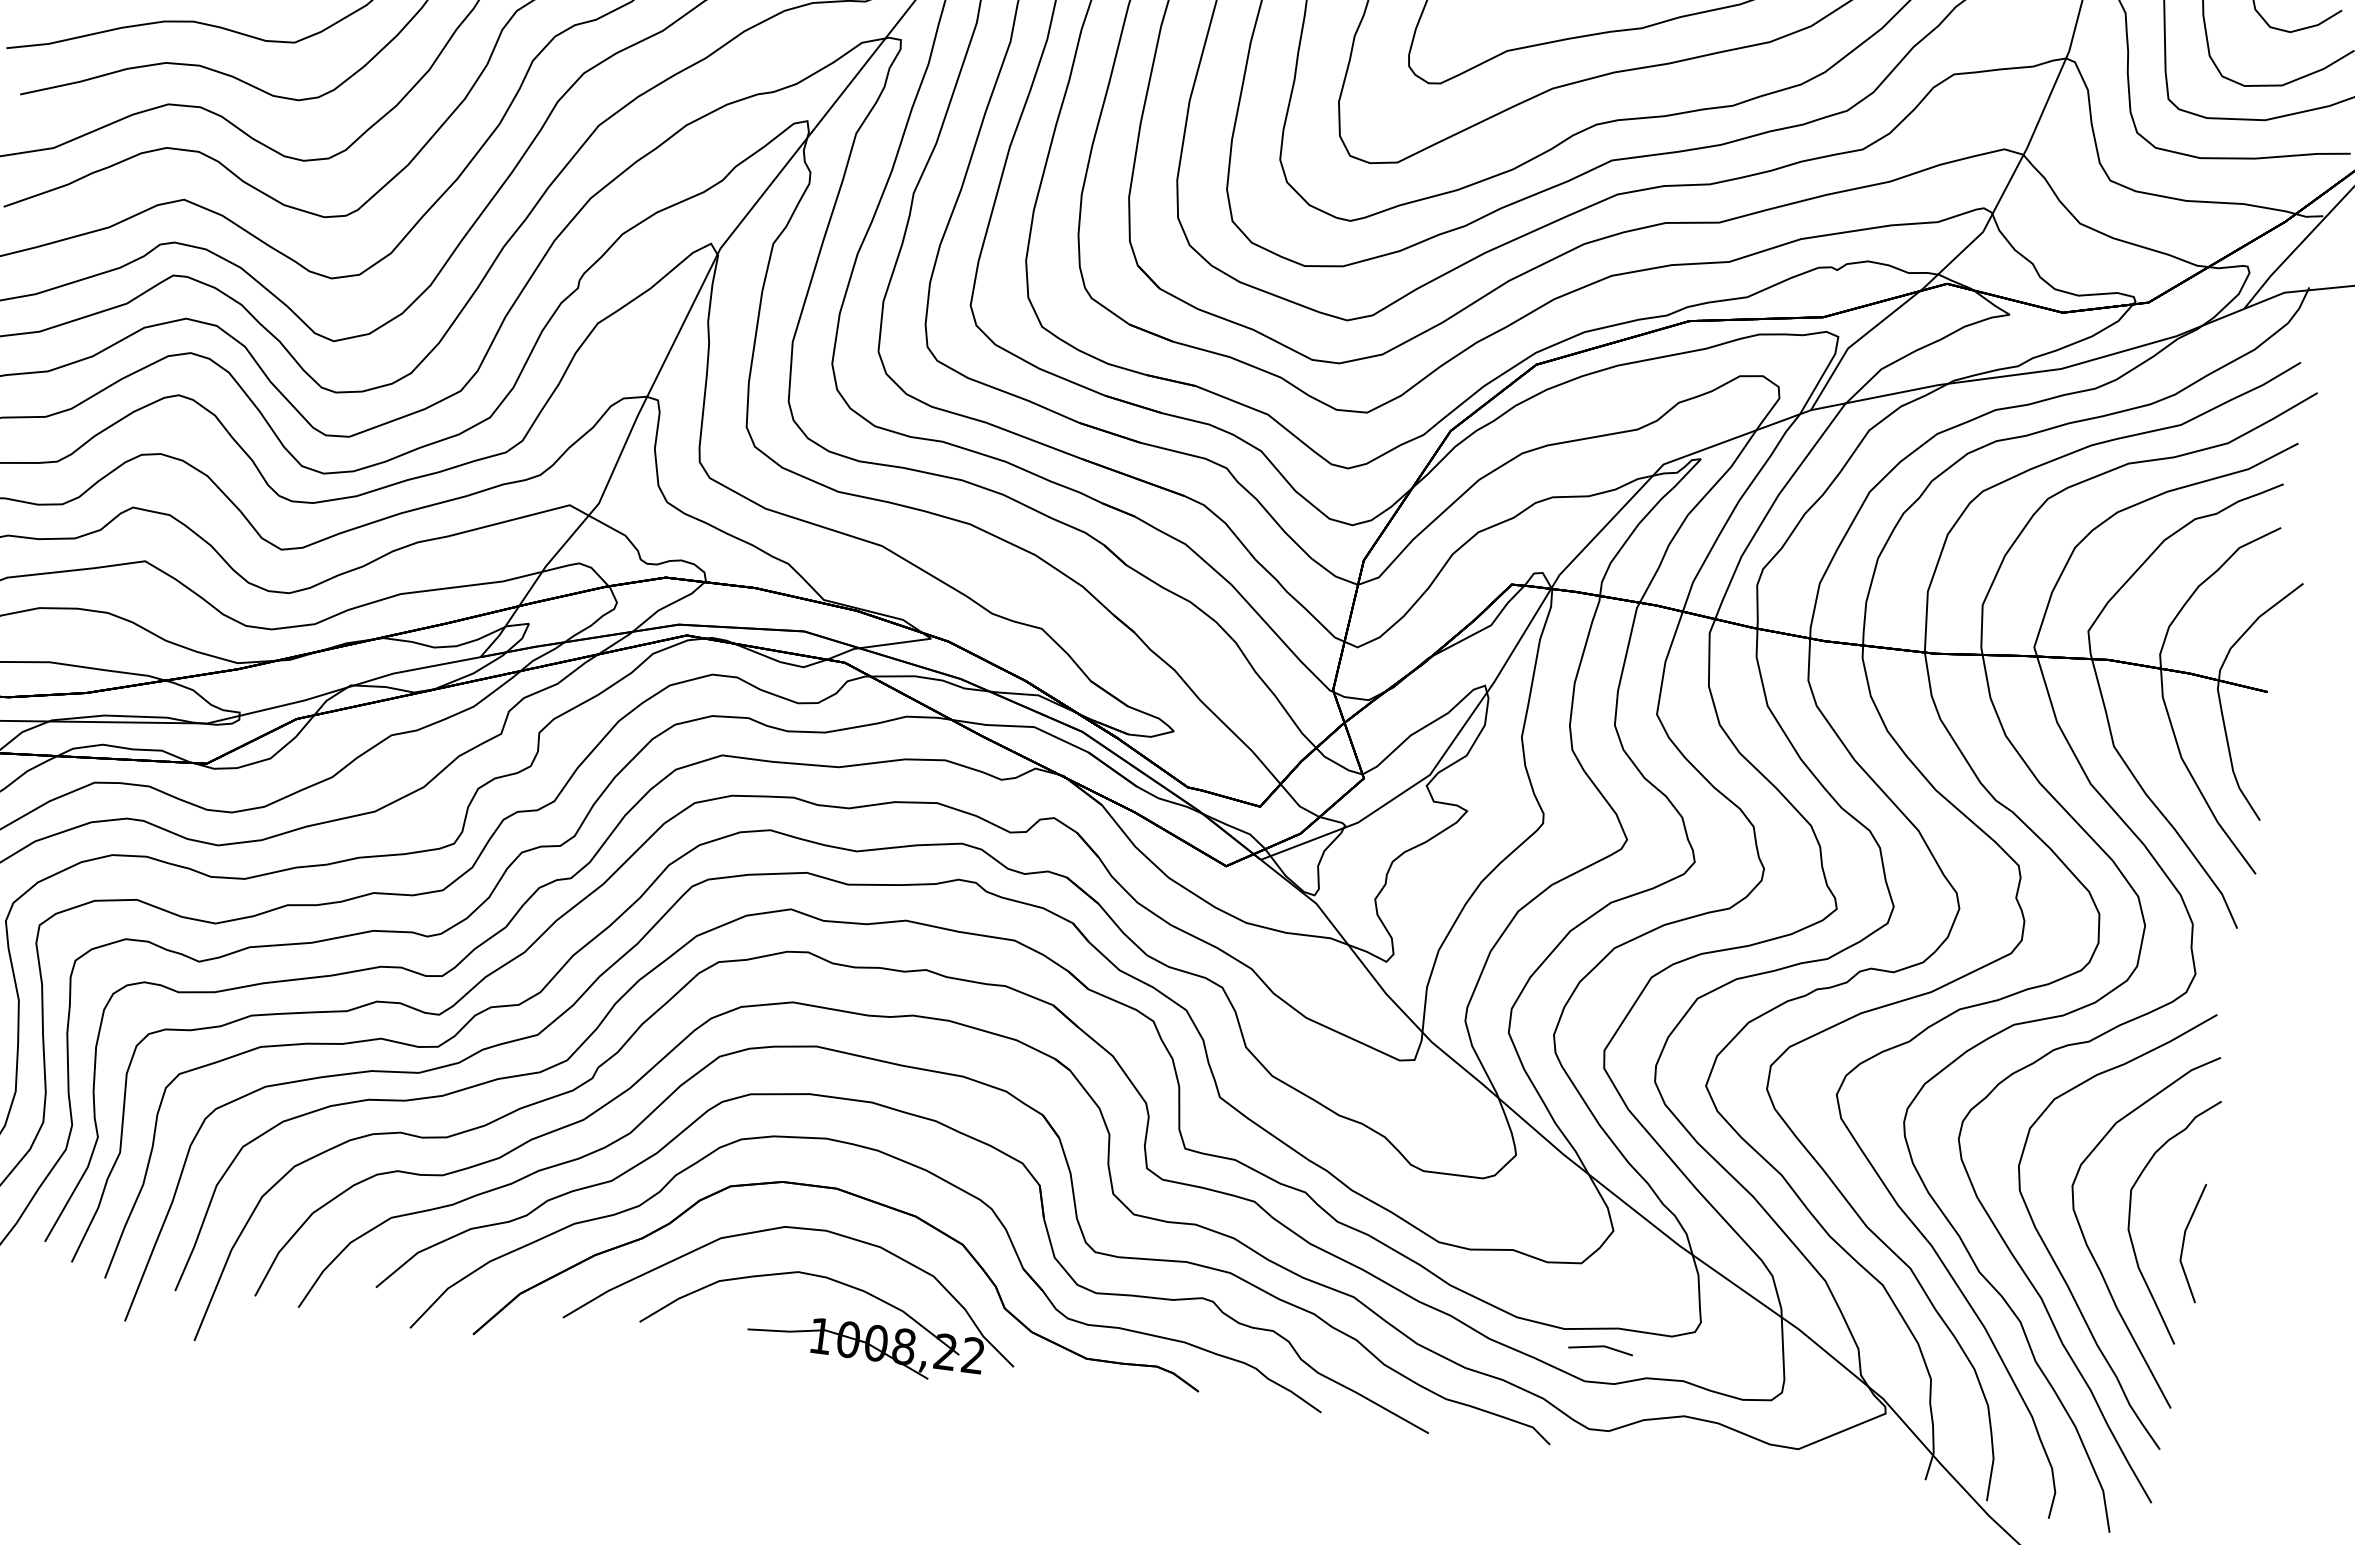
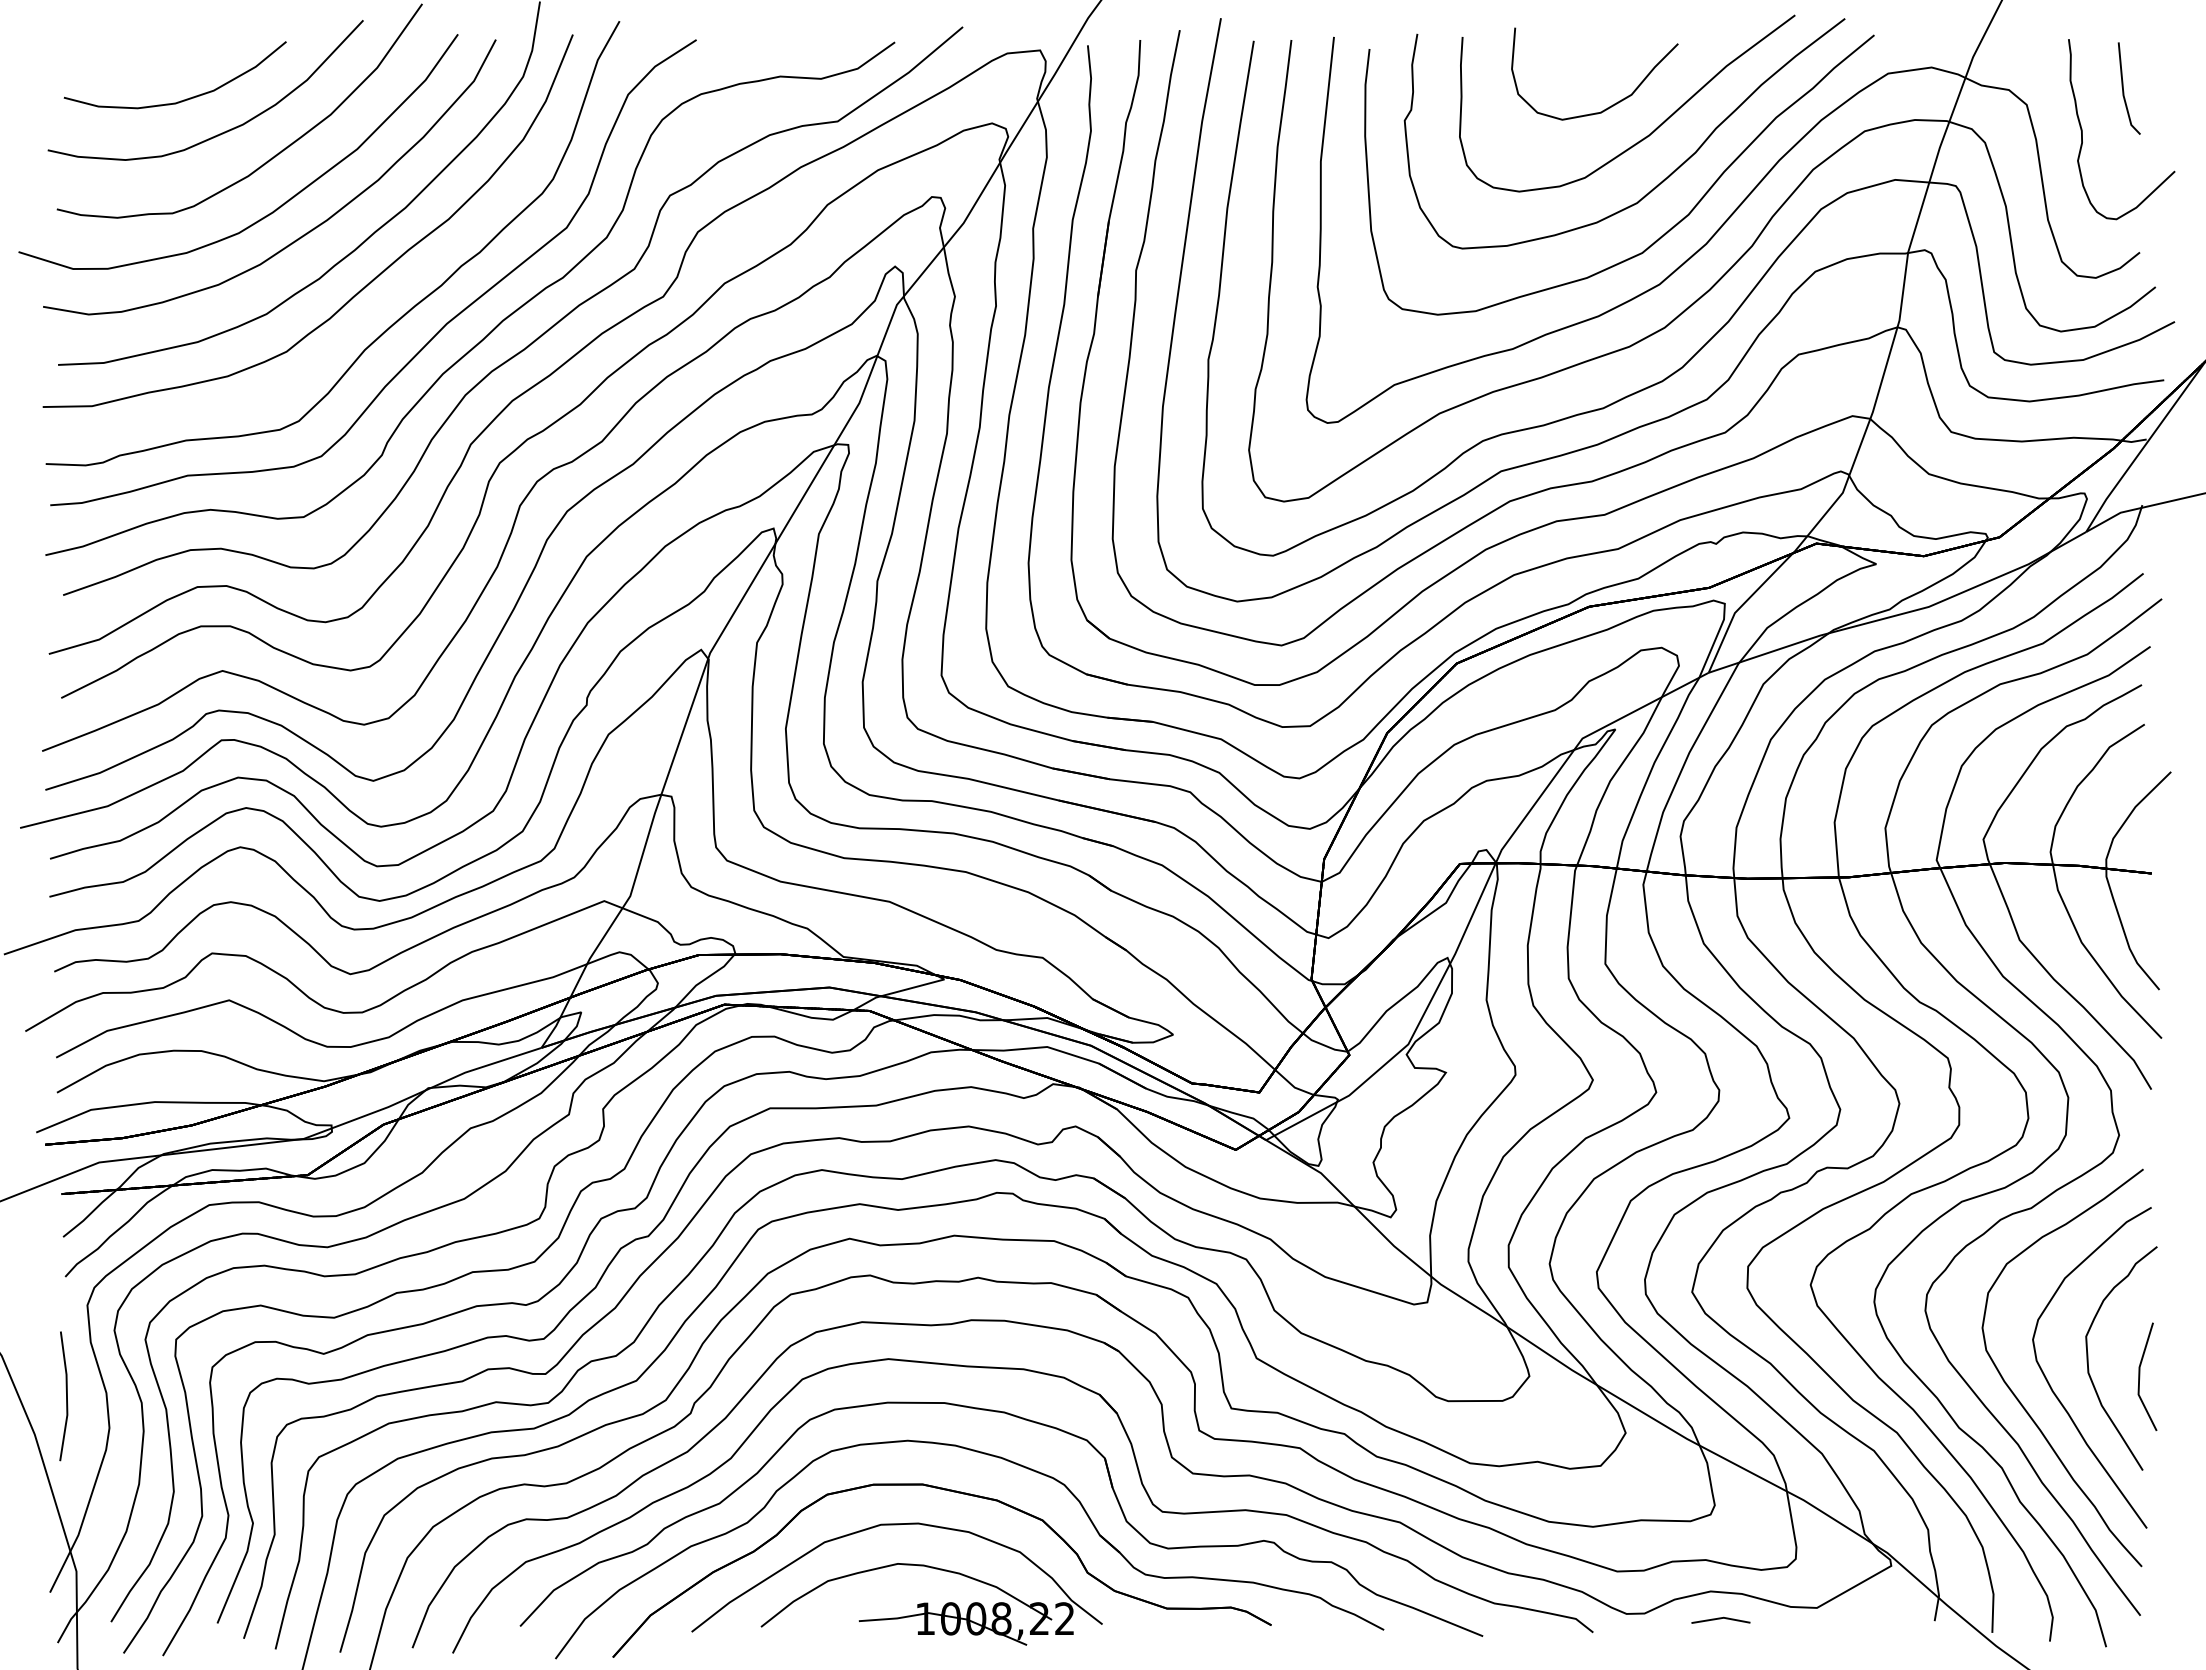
line: (1600, 1347) -> (1720, 1619), moved

